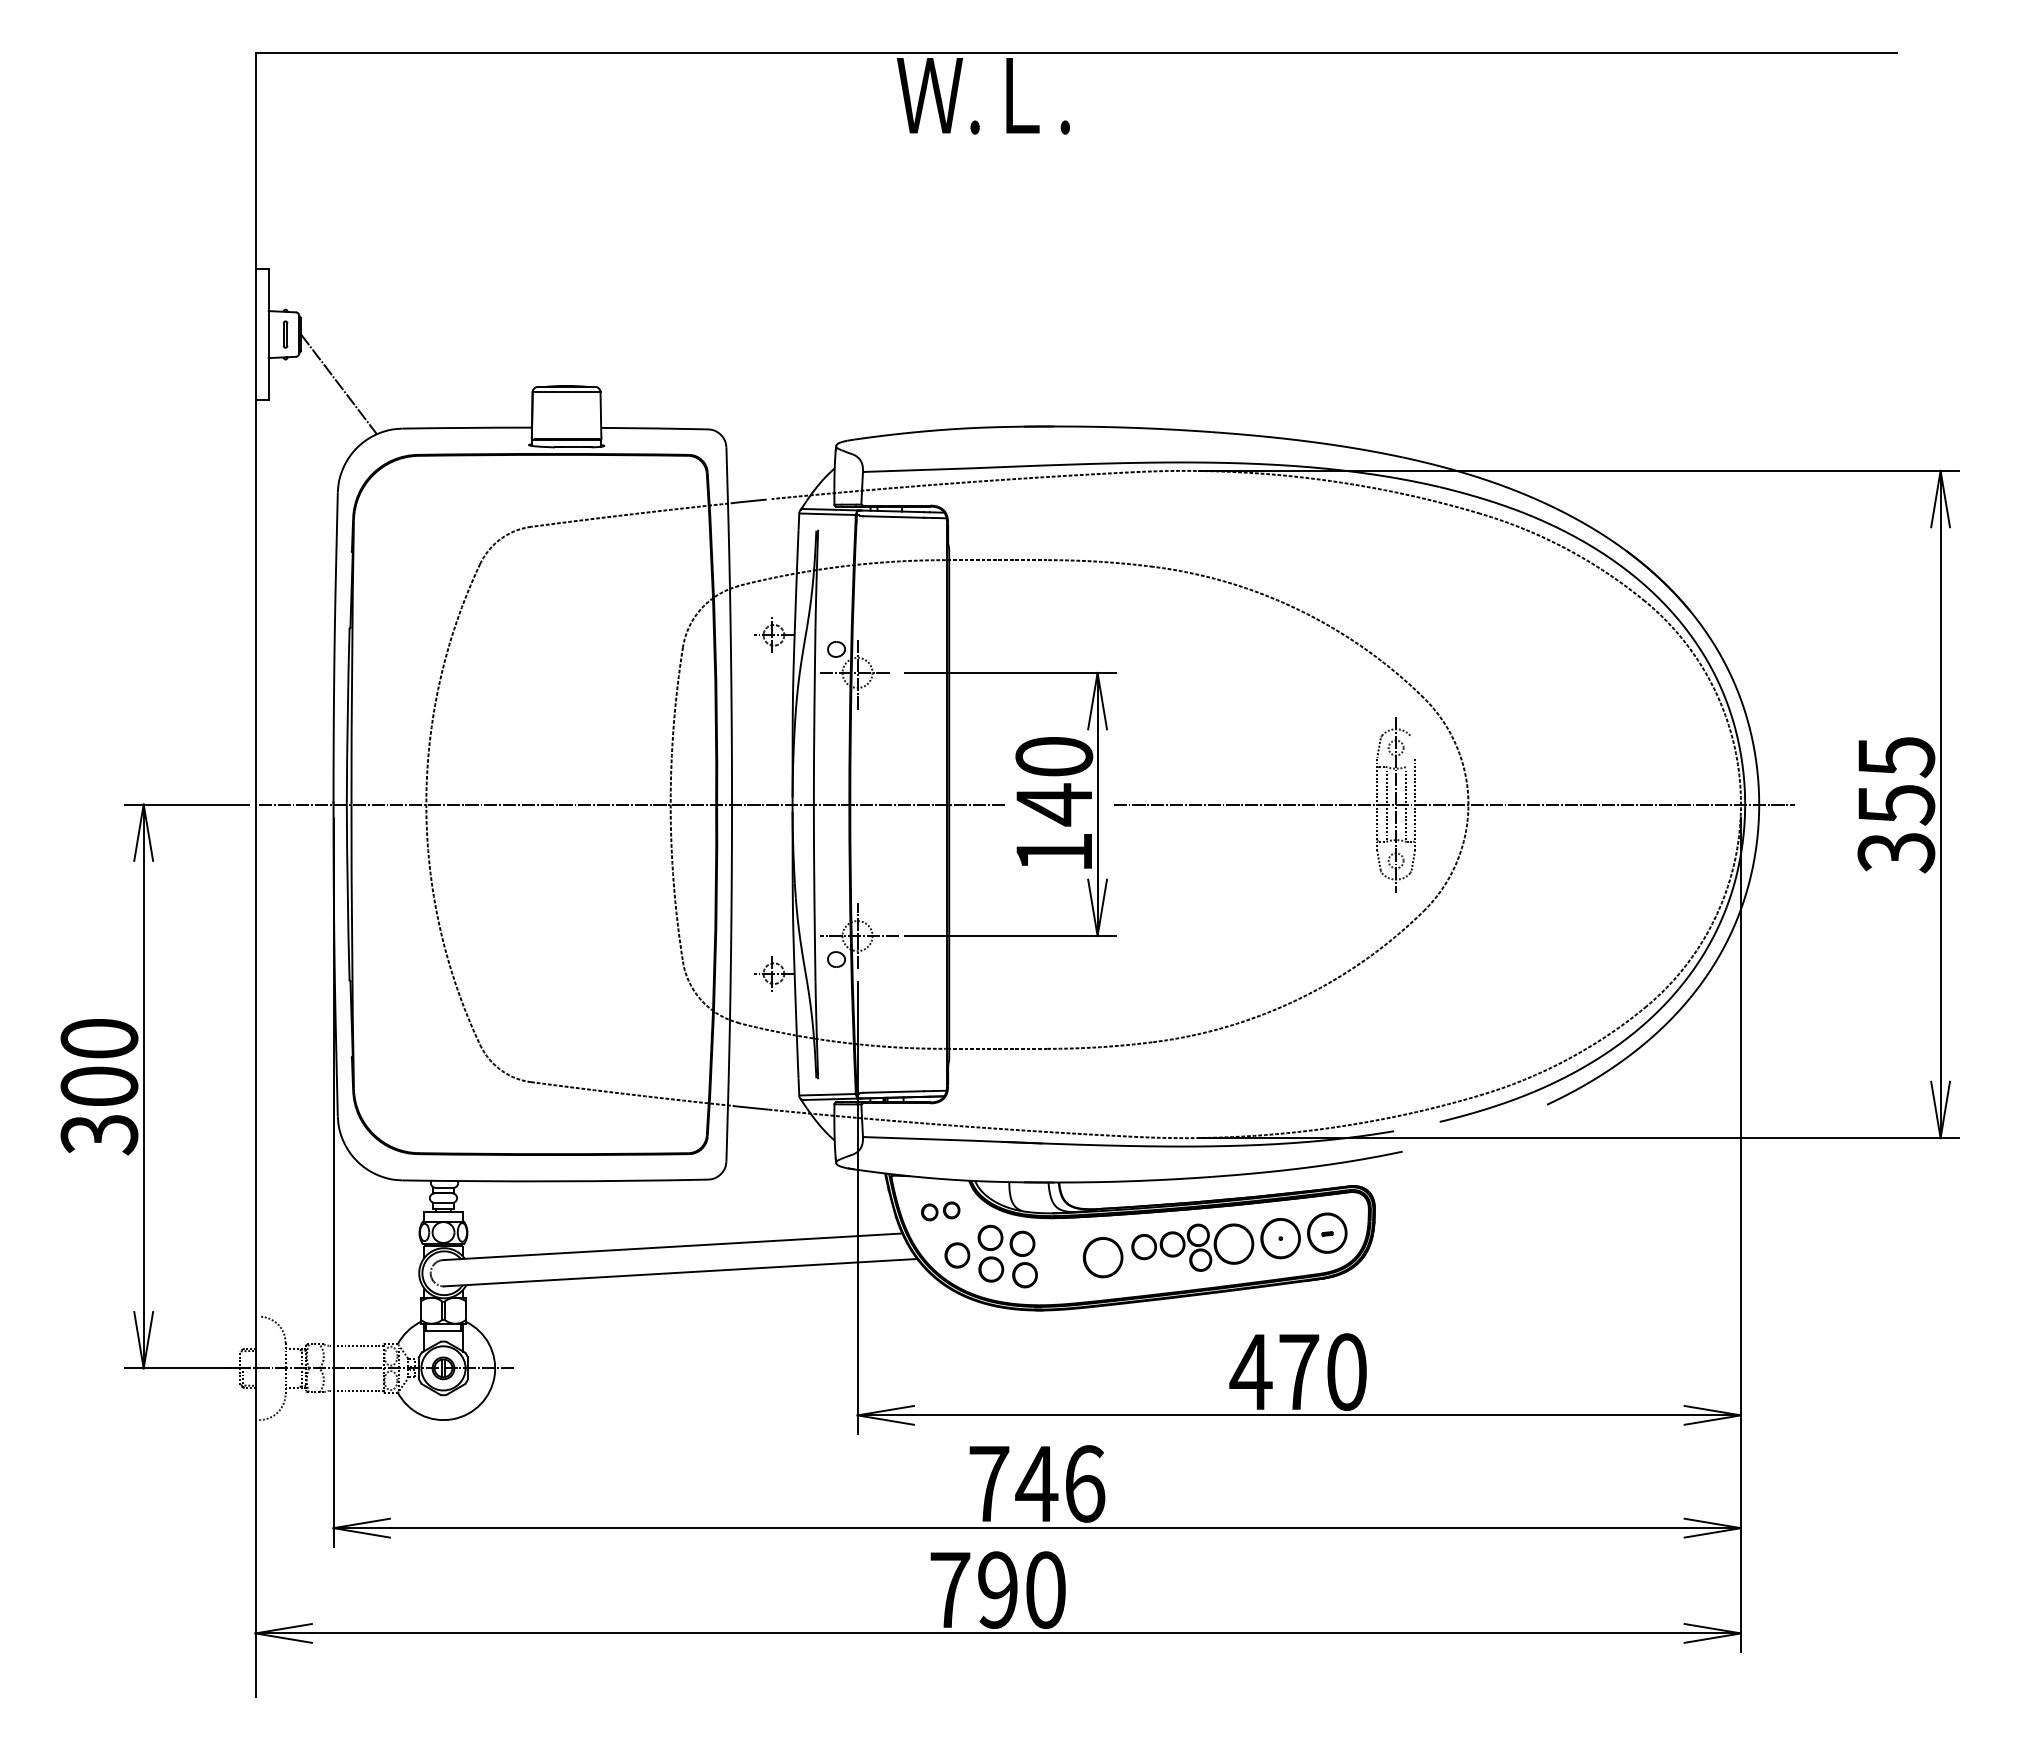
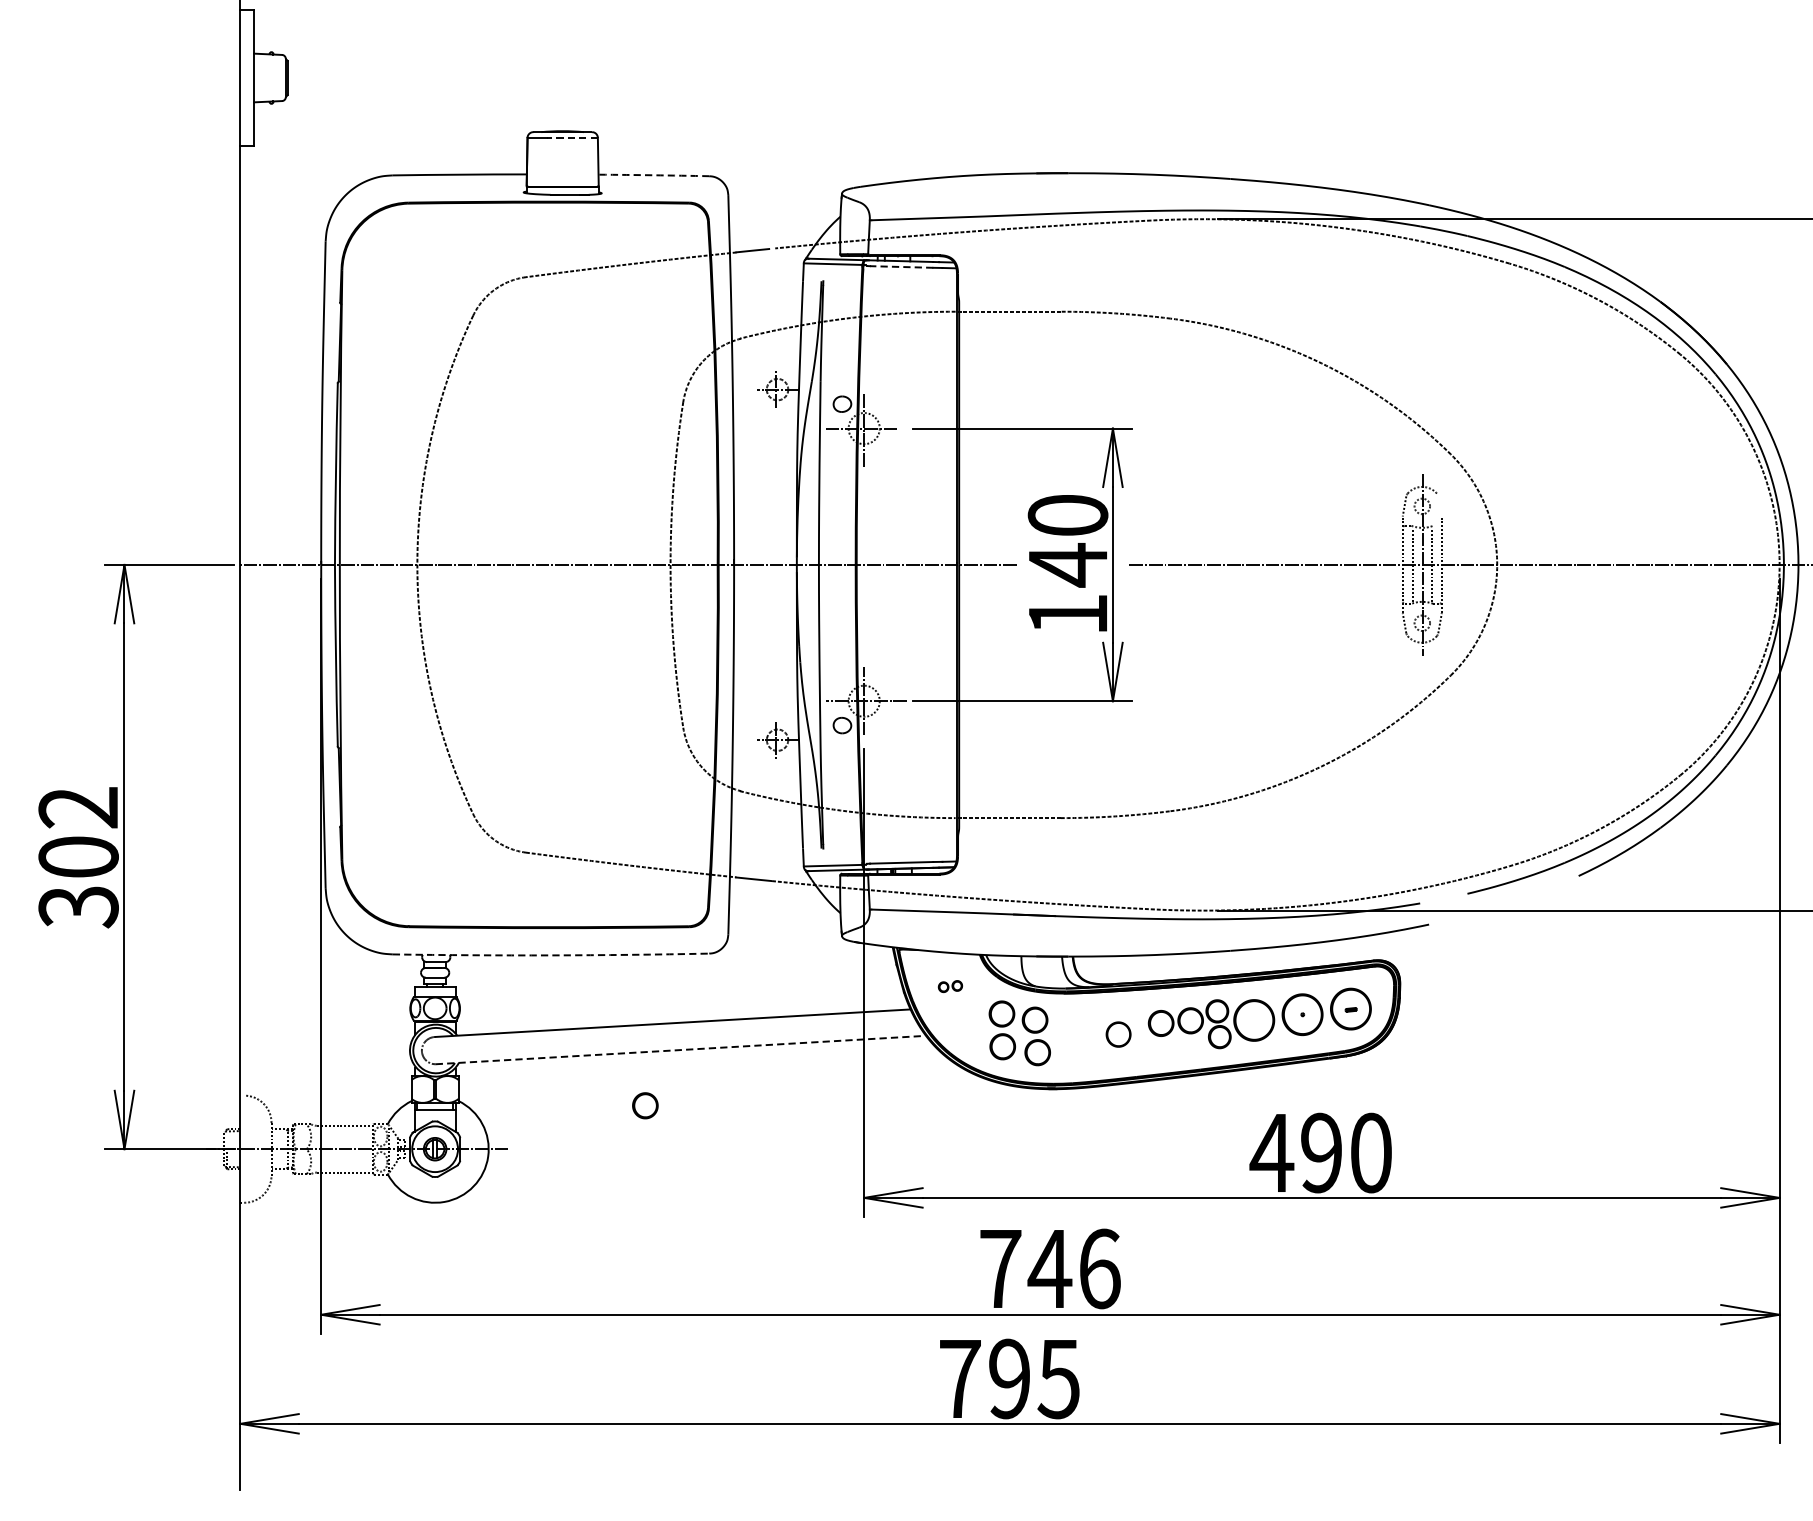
part: (285, 334) -> (271, 77), removed
line: (338, 383) -> (326, 128), removed
line: (575, 392) -> (571, 137), solid -> dashed
arc: (654, 428) -> (653, 175), solid -> dashed
line: (893, 517) -> (901, 267), solid -> dashed
text: (99, 1038) -> (78, 807), 300 -> 302
arc: (555, 1181) -> (551, 955), solid -> dashed
part: (940, 1211) -> (950, 986), size x0.6
part: (957, 1255) -> (645, 1105), moved
part: (1102, 1257) -> (1118, 1034), size x0.6
line: (680, 1272) -> (680, 1049), solid -> dashed
text: (1299, 1371) -> (1322, 1152), 470 -> 490
text: (1044, 1589) -> (1057, 1378), 790 -> 795

